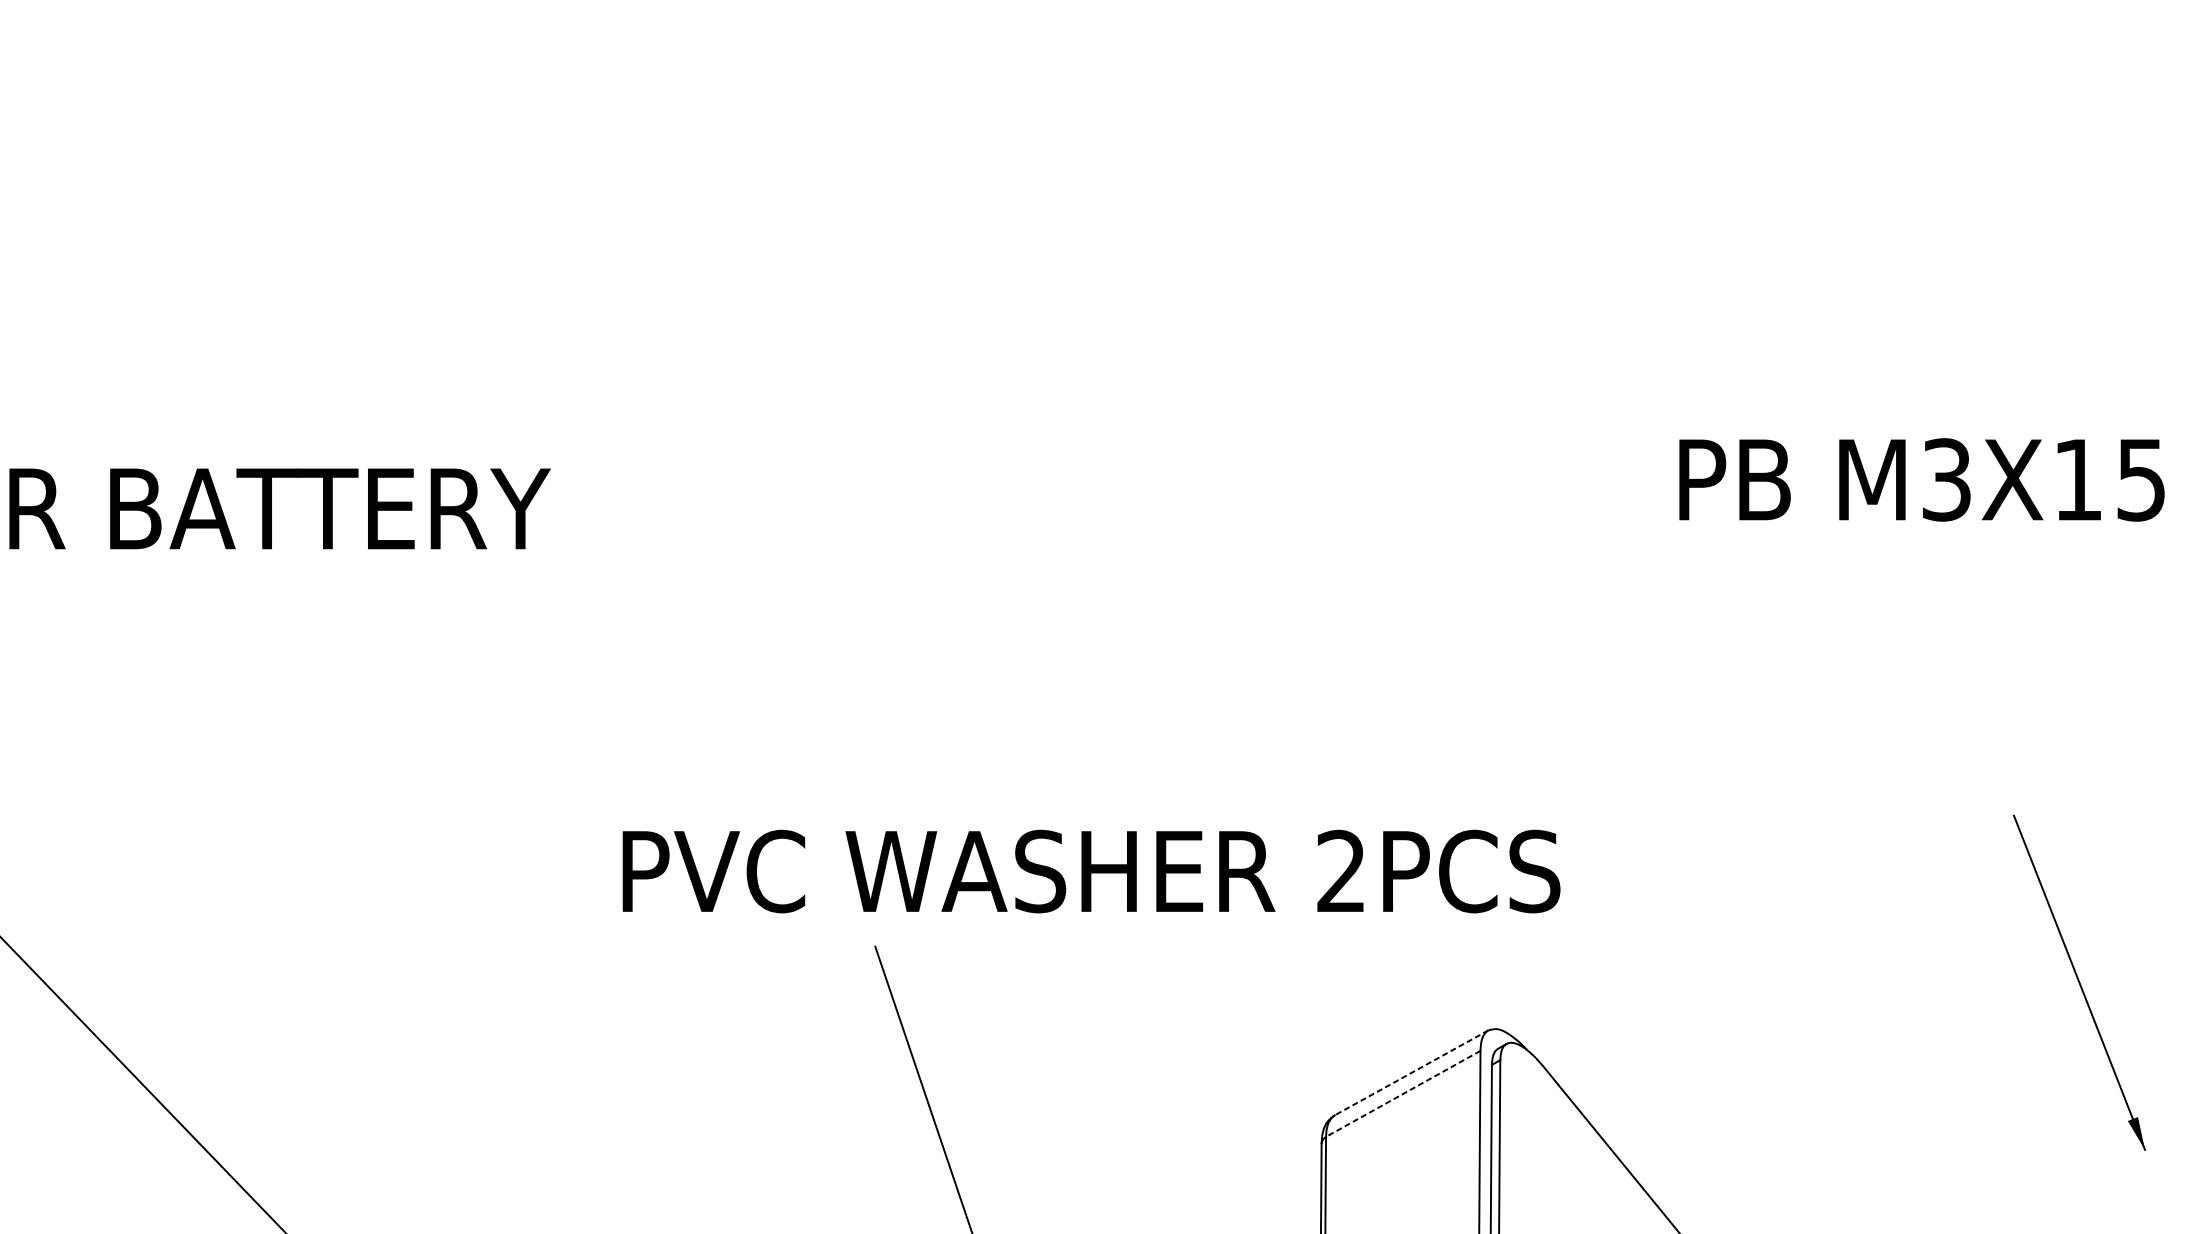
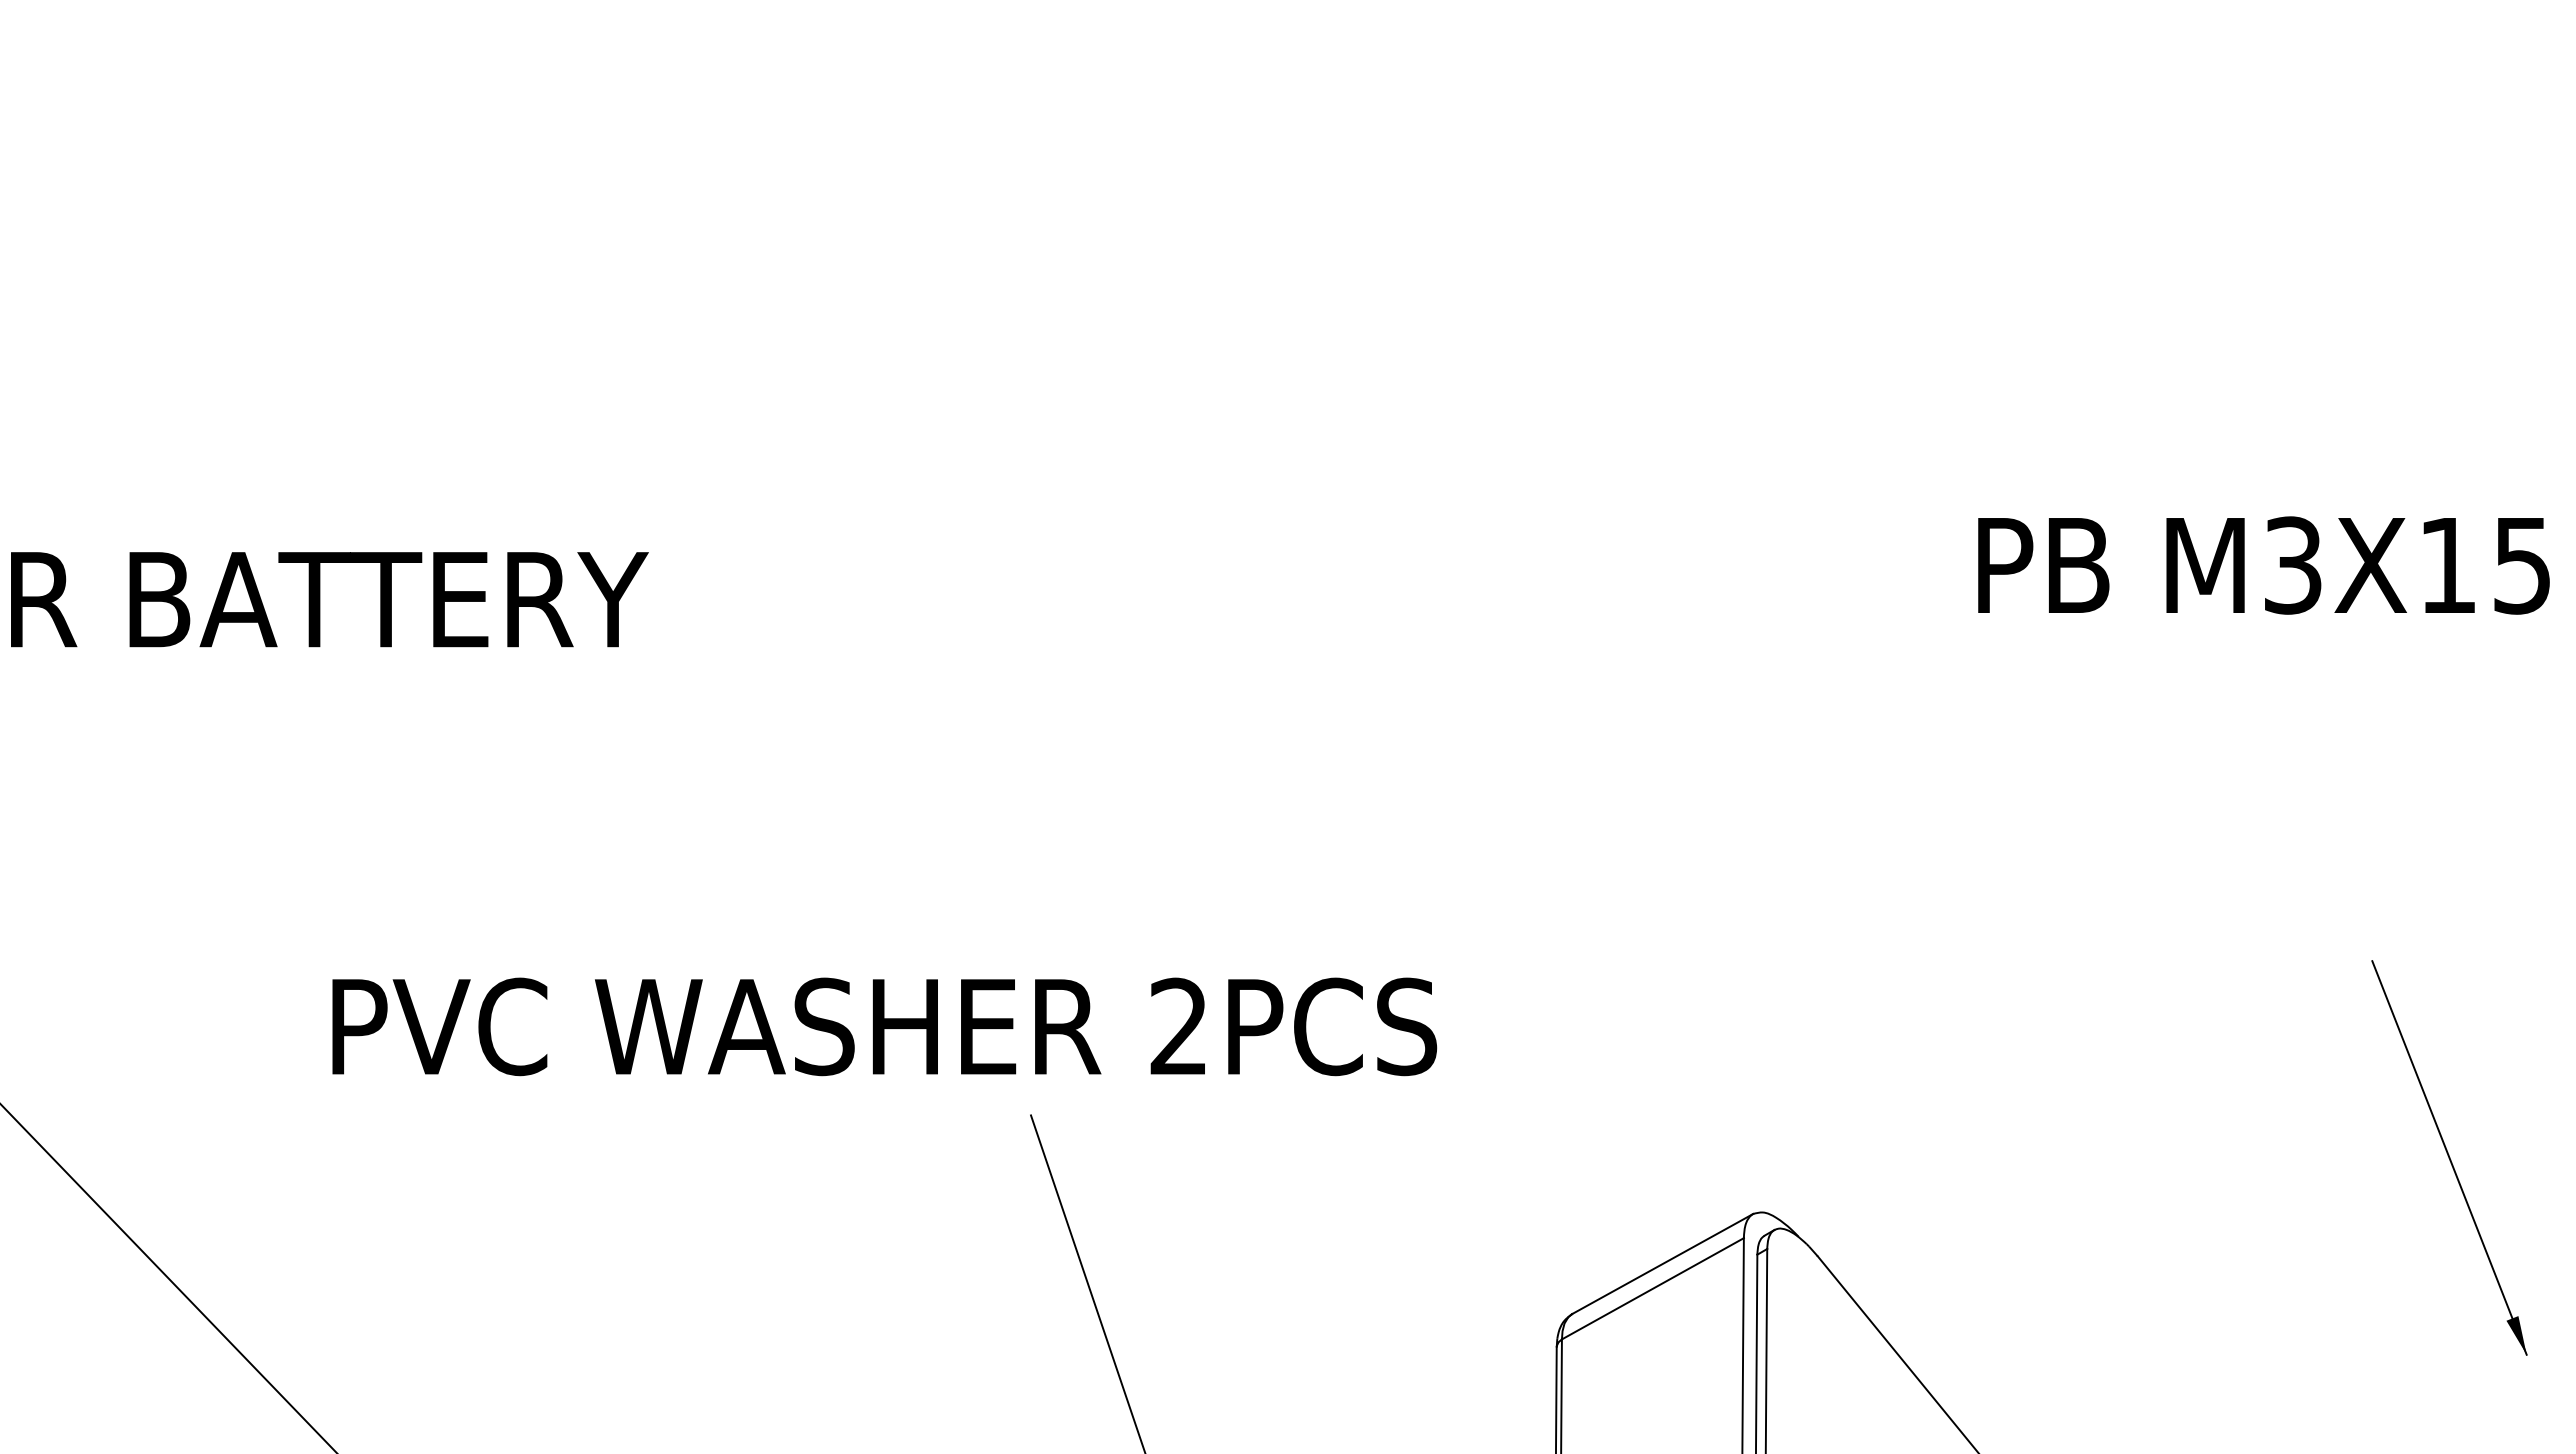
text: (1091, 871) -> (884, 1026), moved
line: (1411, 1073) -> (1662, 1264), dashed -> solid
line: (1402, 1094) -> (1652, 1289), dashed -> solid

